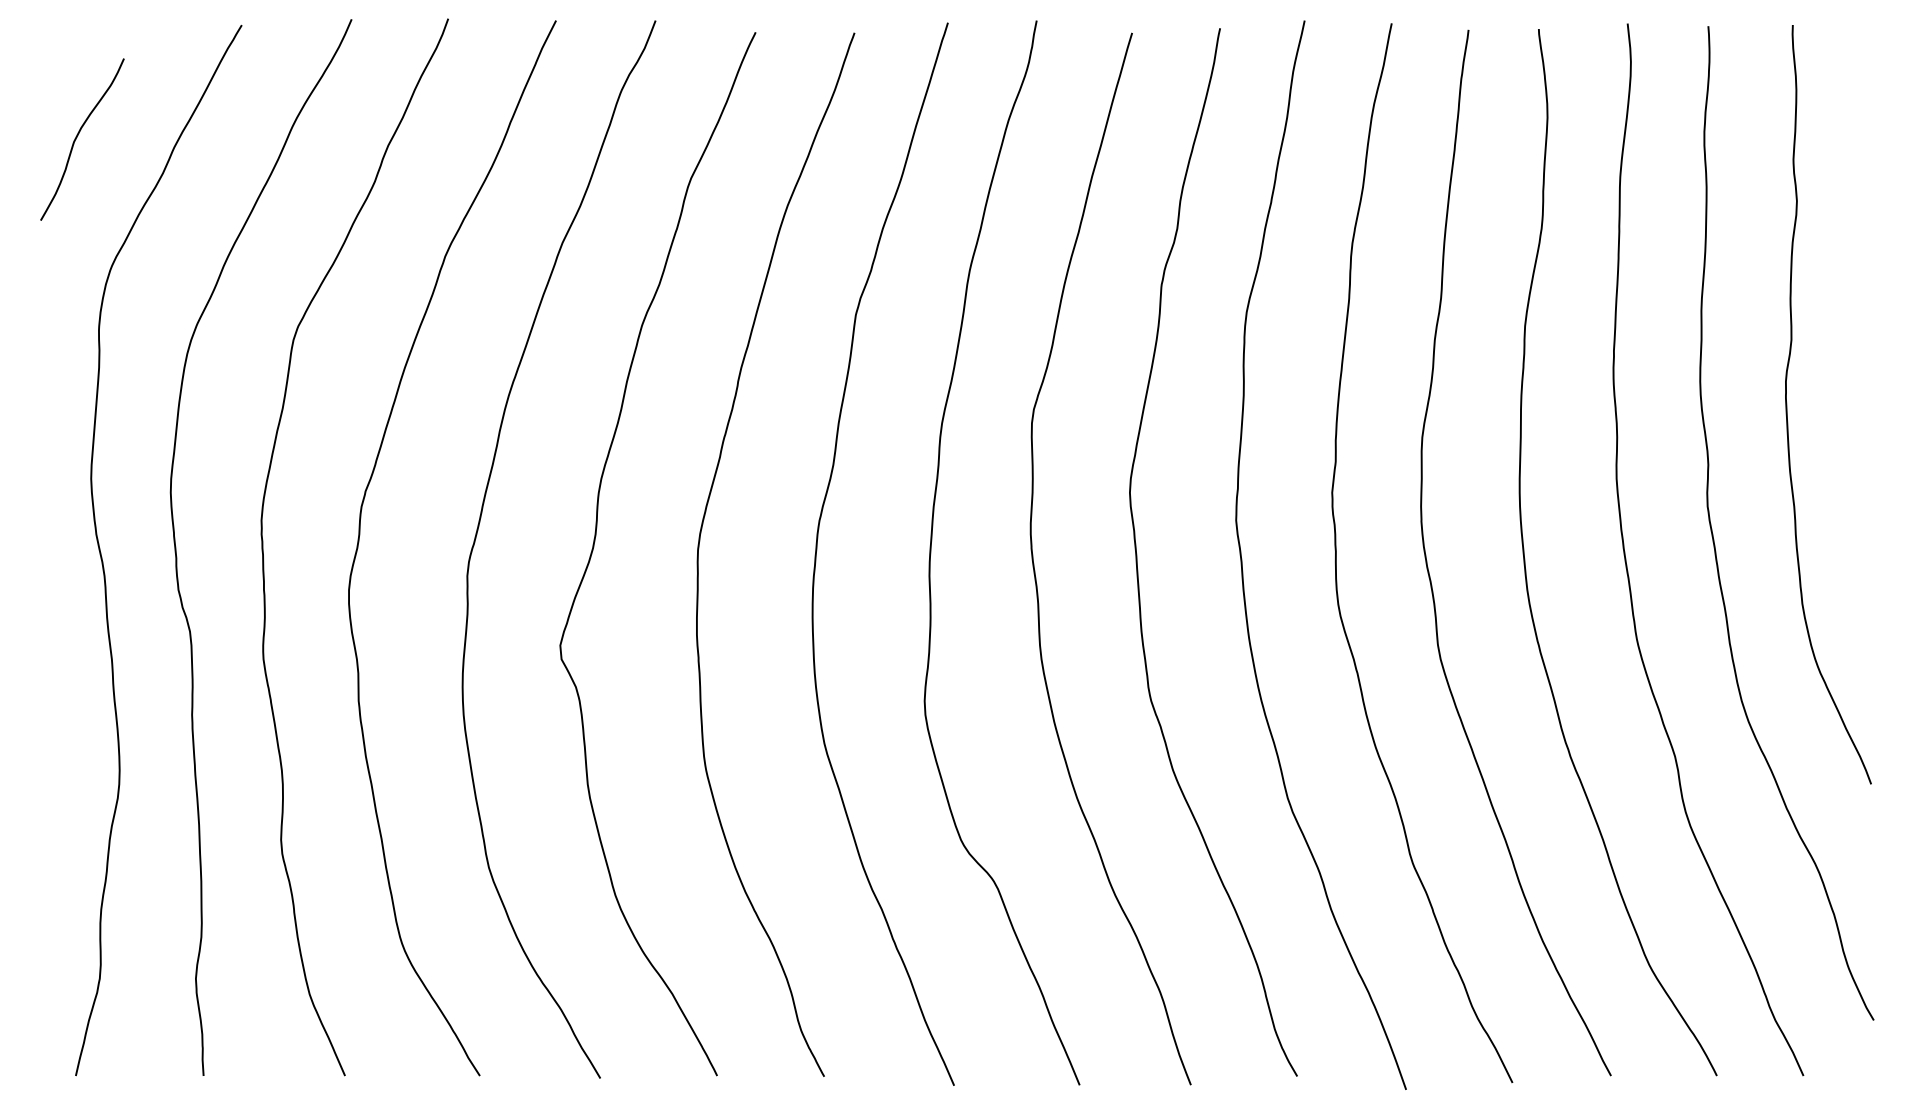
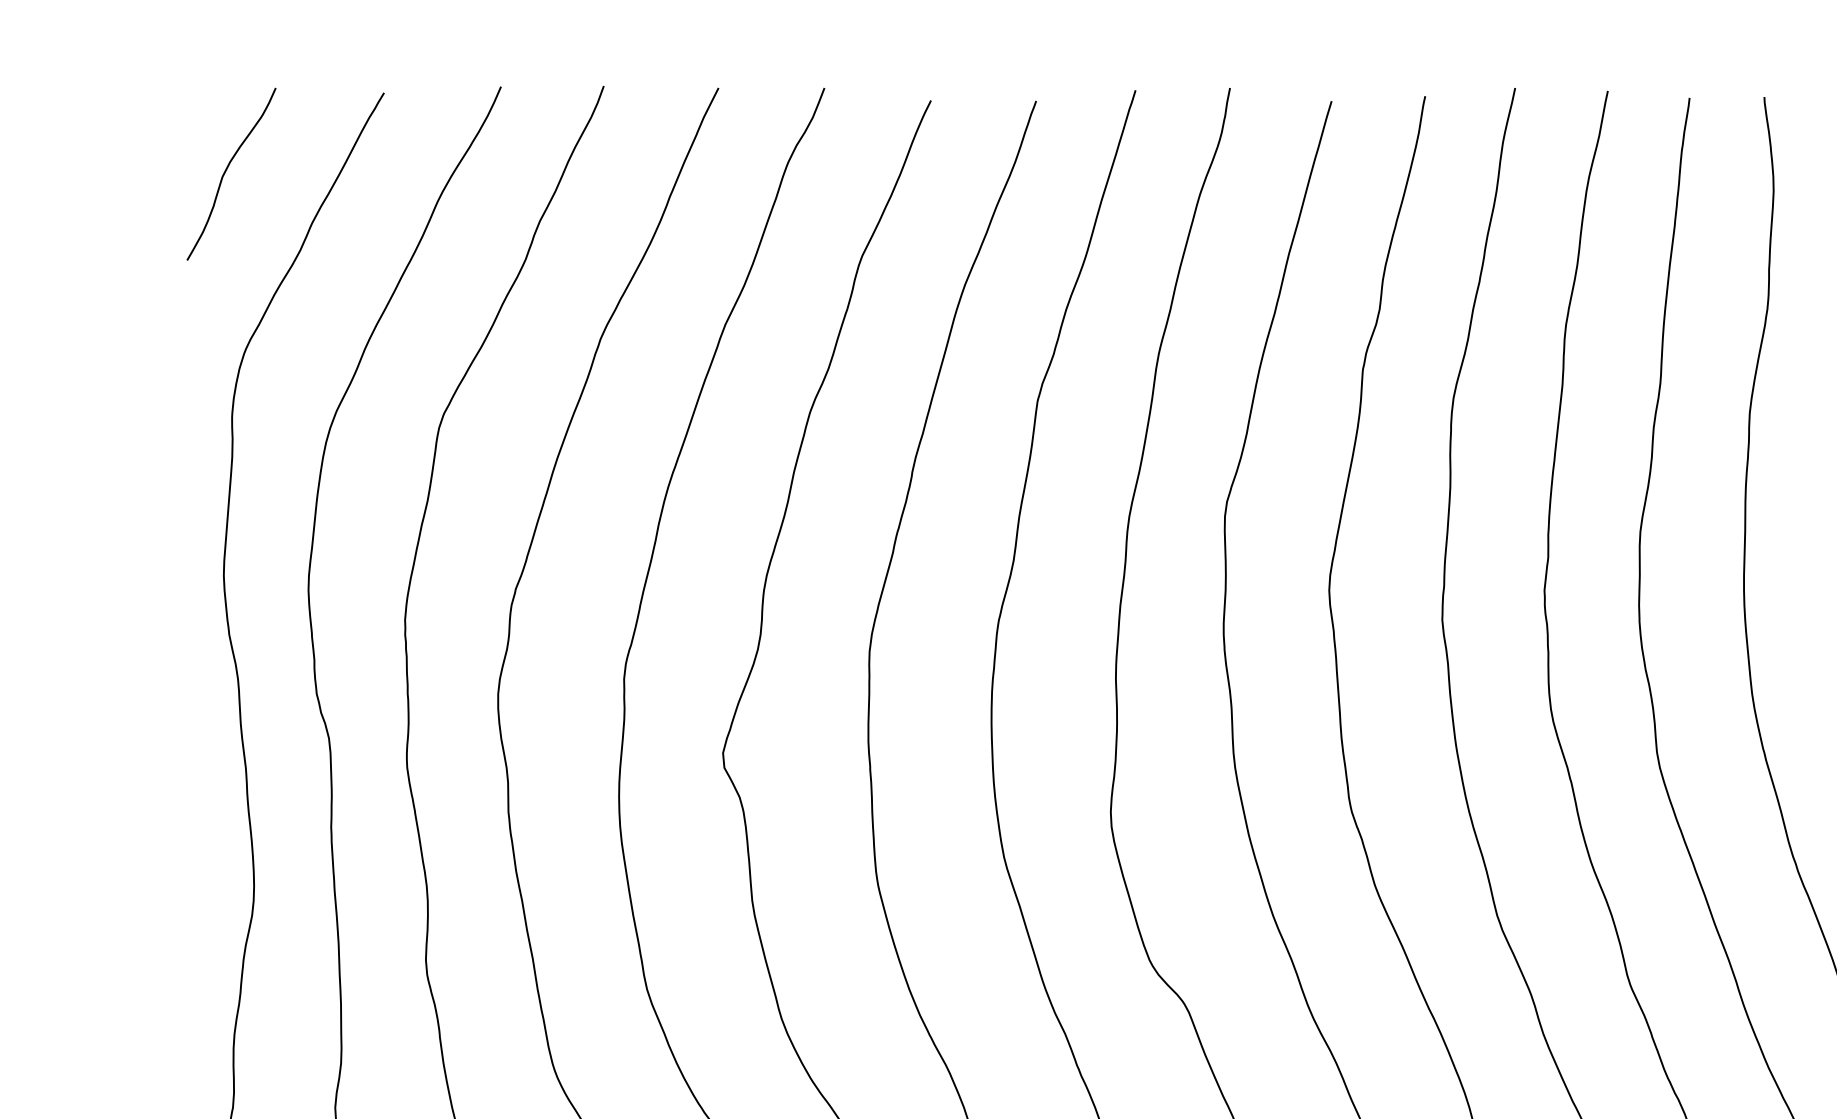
curve: (77, 137) -> (226, 172), moved

